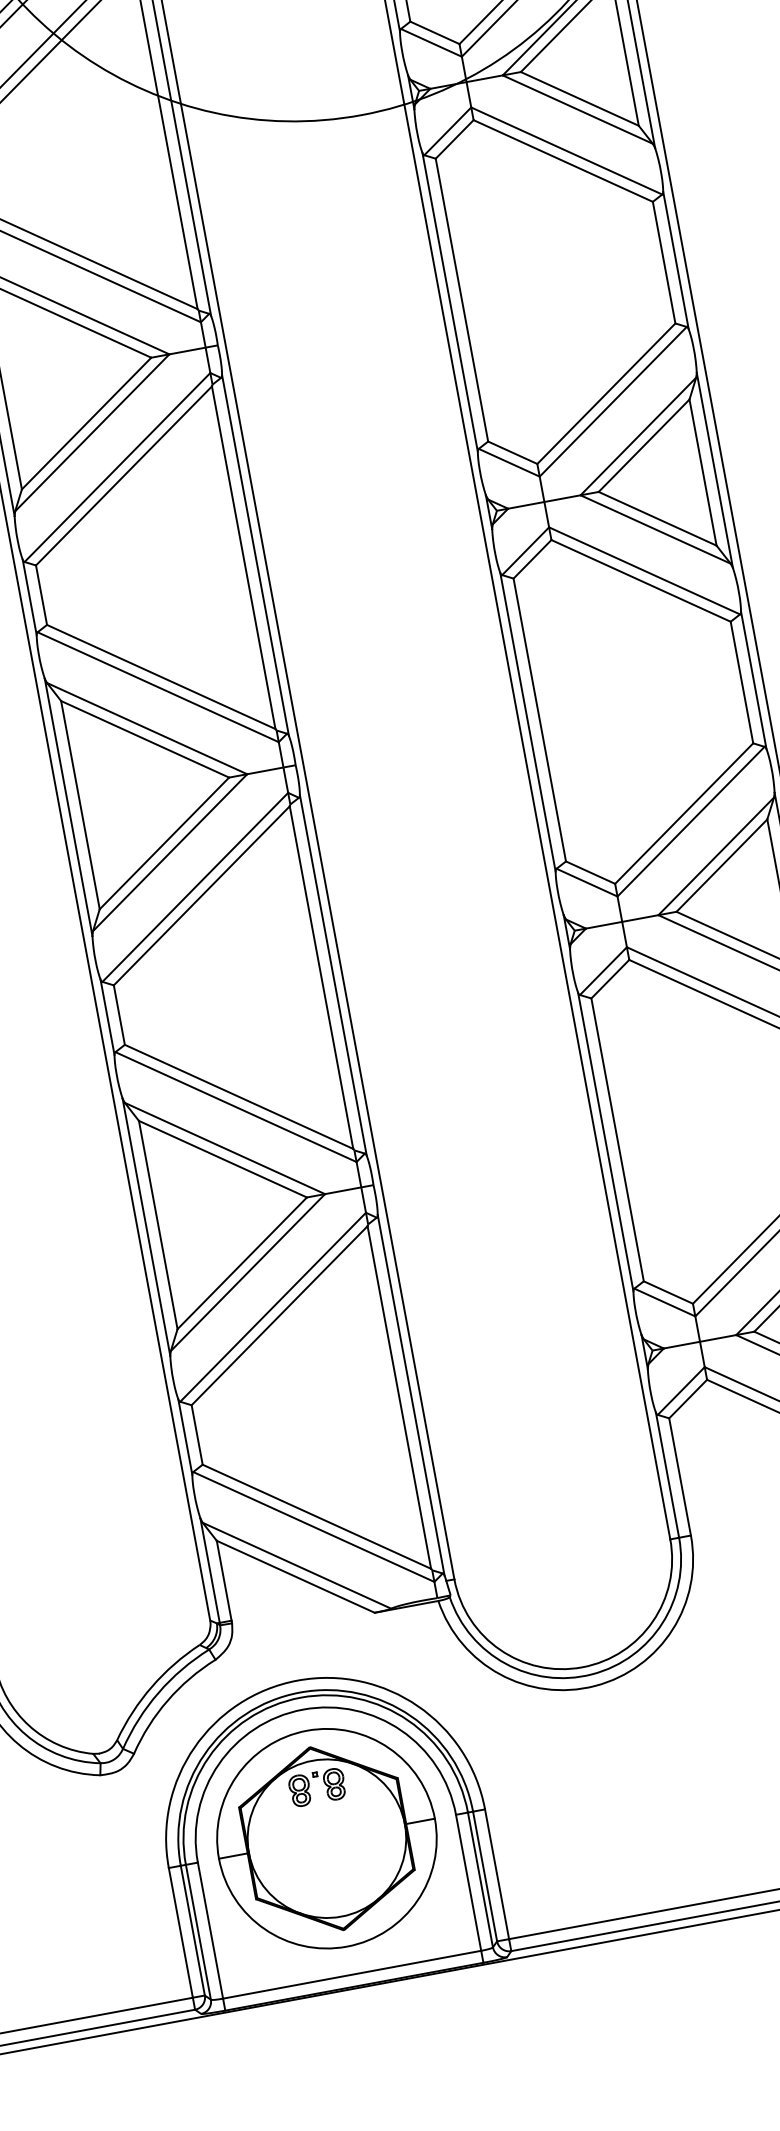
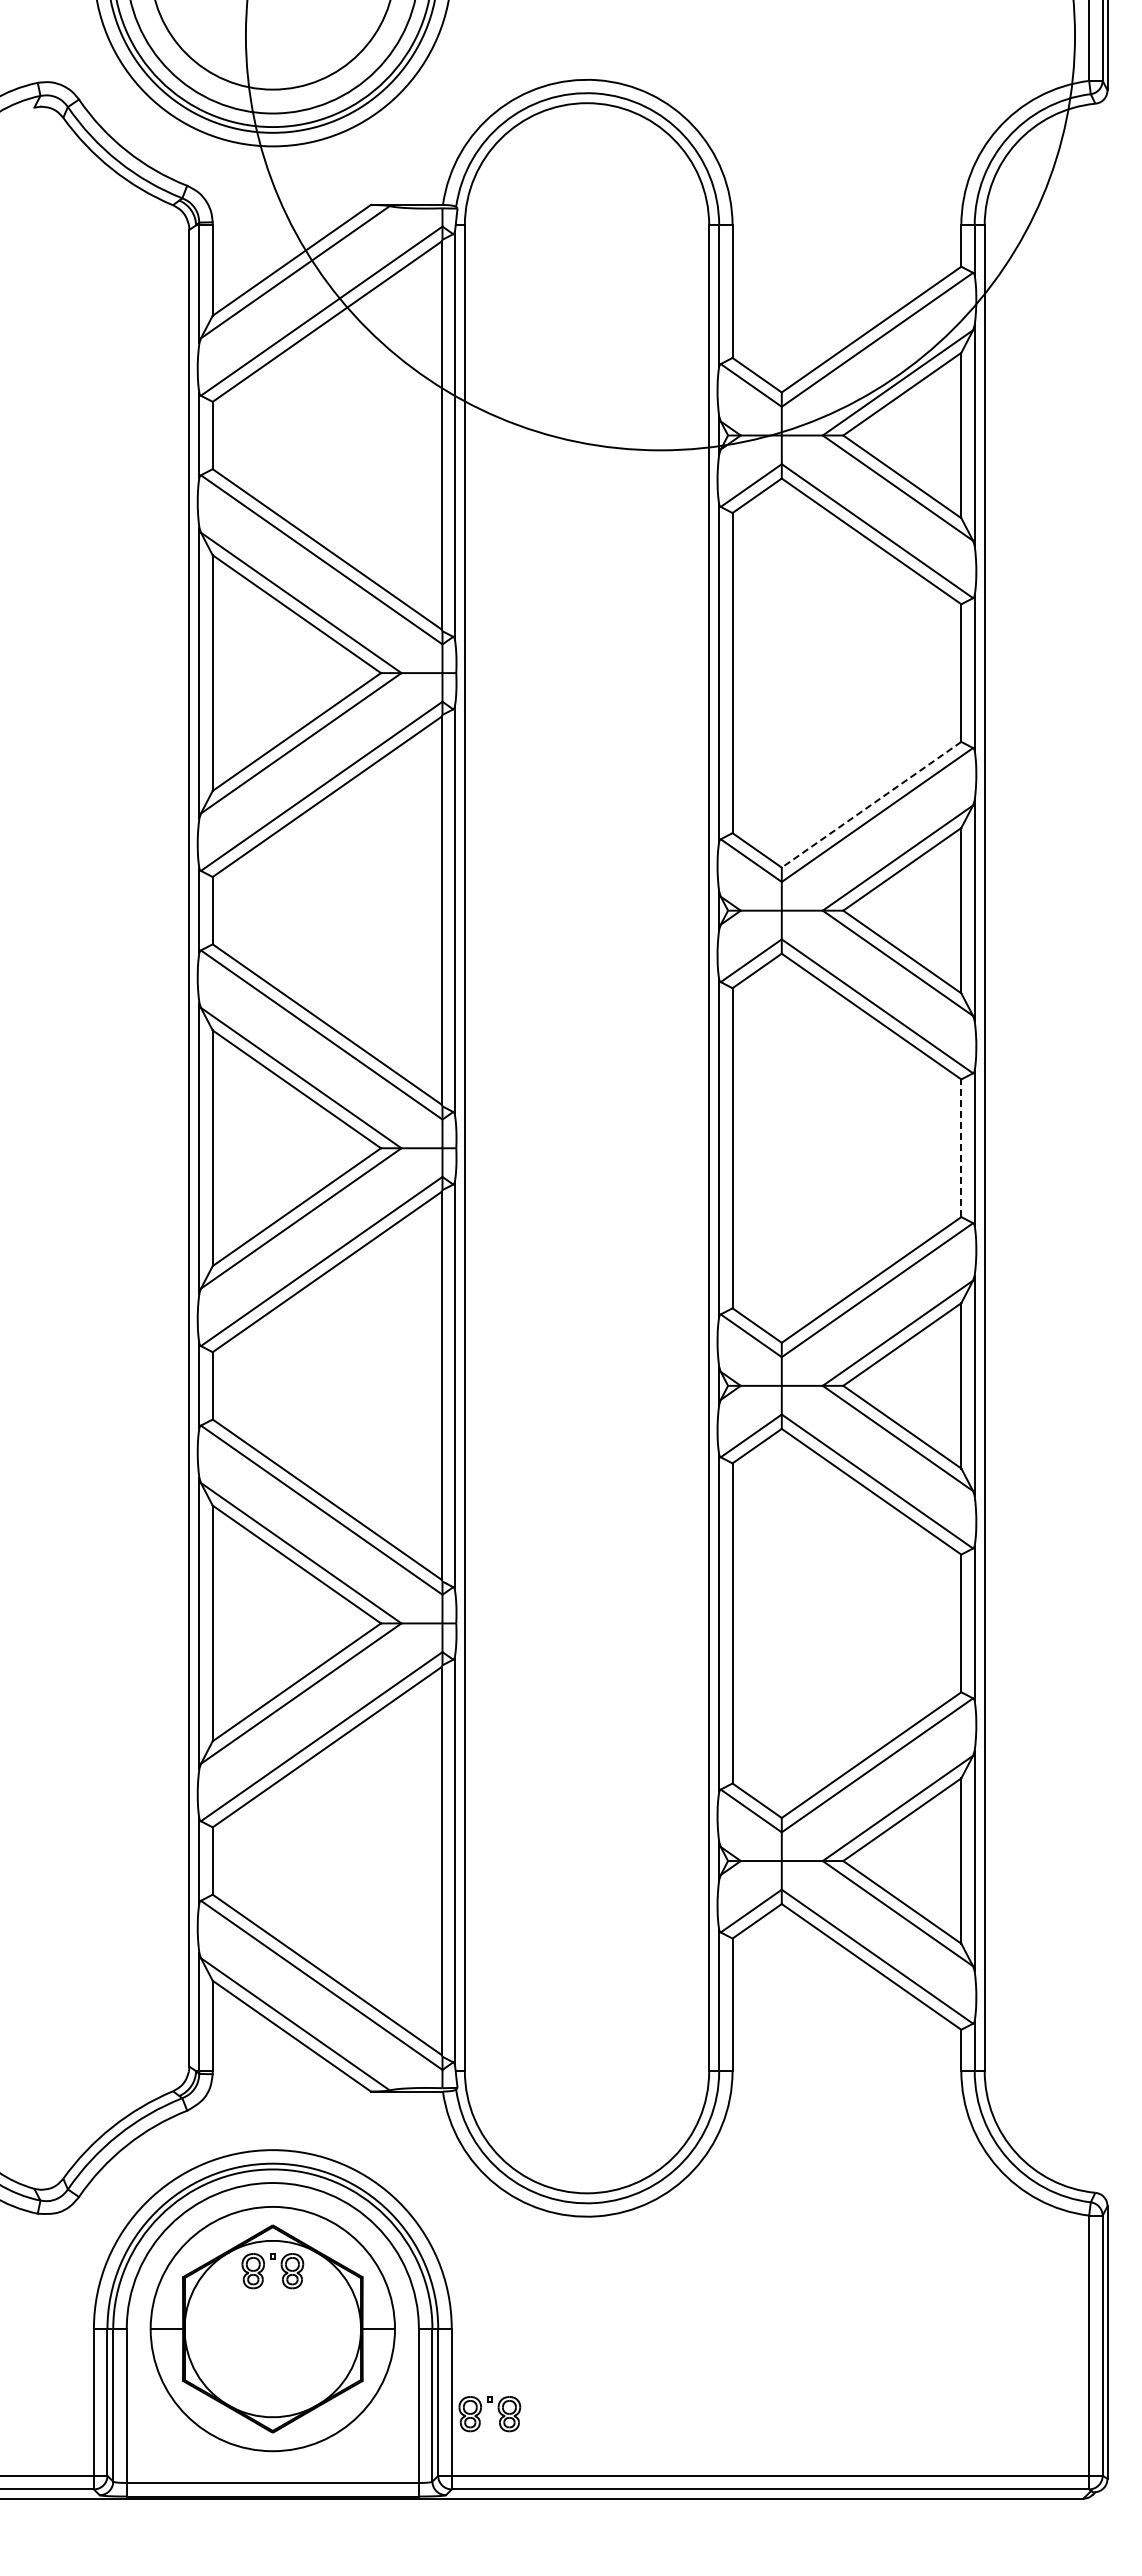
line: (606, 393) -> (871, 804), solid -> dashed
line: (742, 682) -> (961, 1148), solid -> dashed
part: (524, 1877) -> (481, 2411), added

